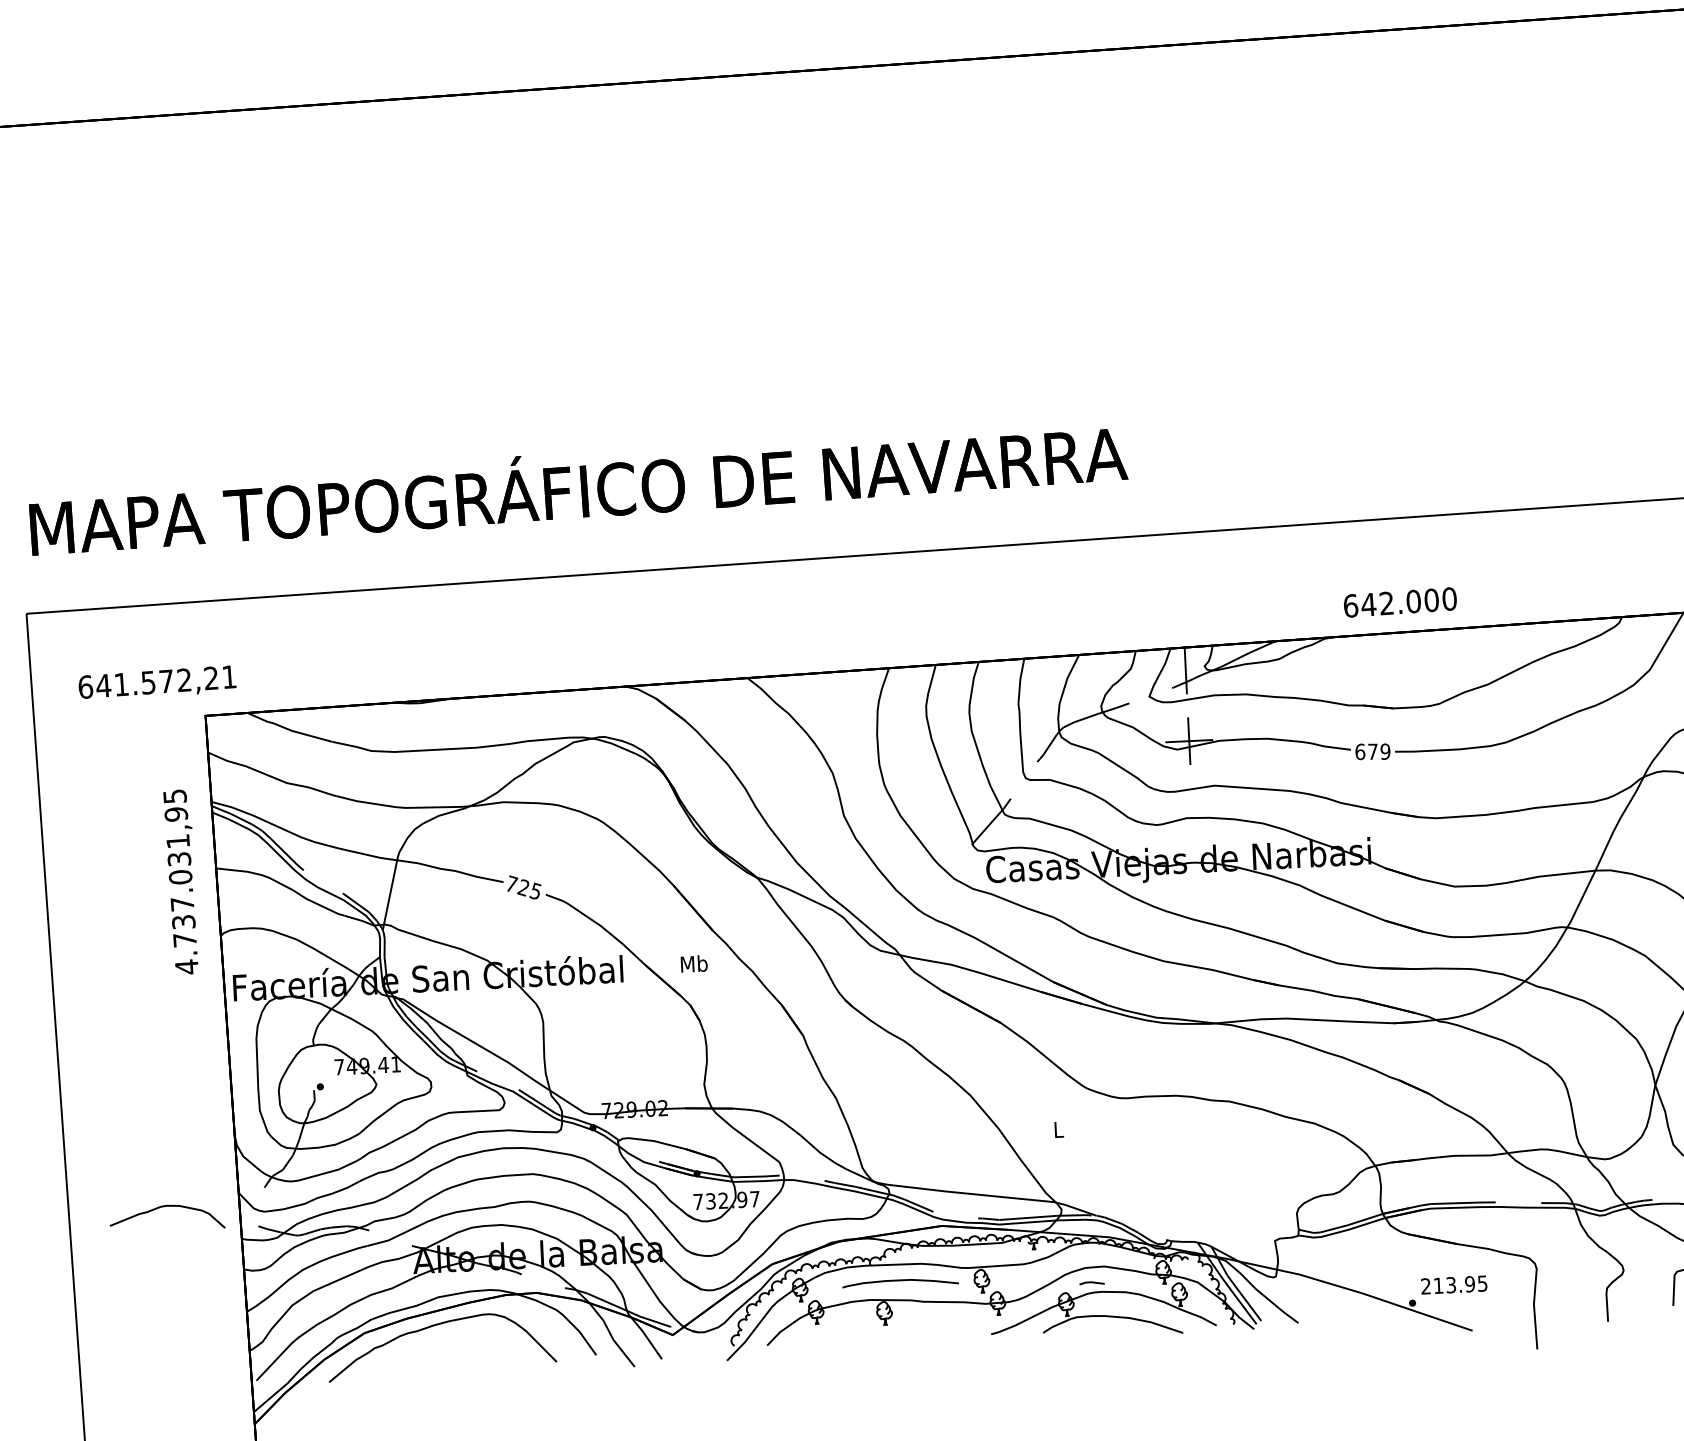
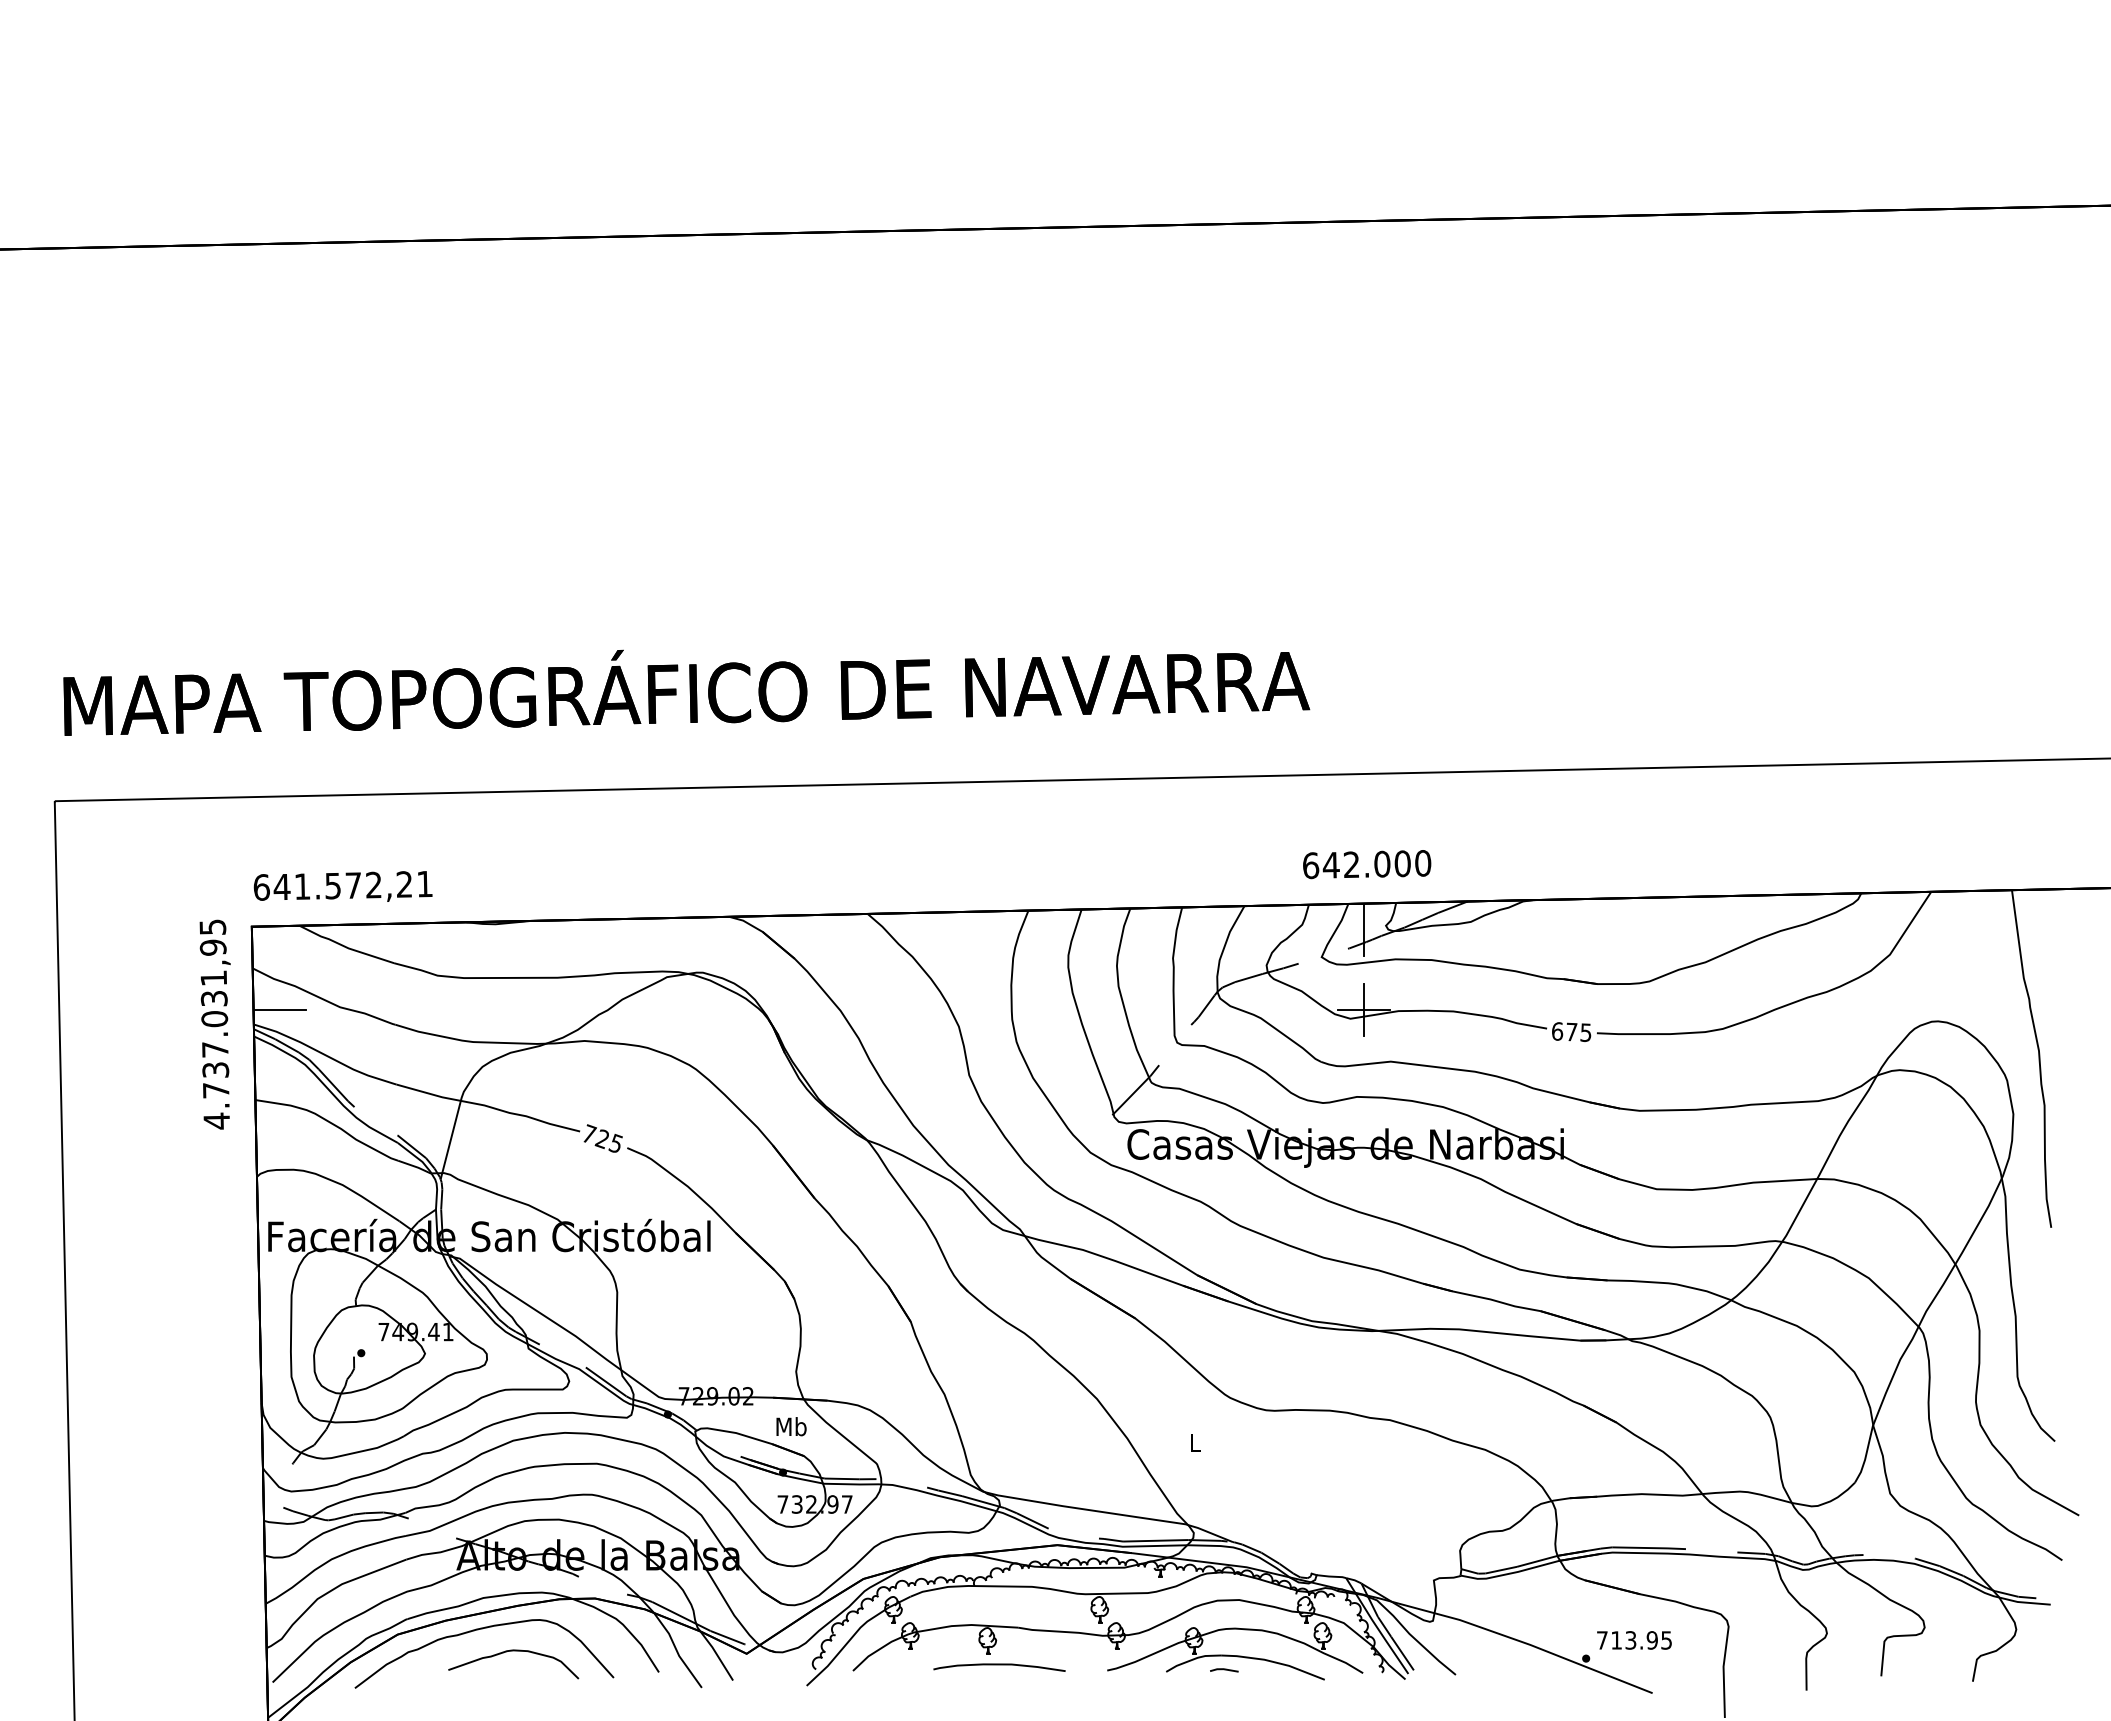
text: (1400, 602) -> (1367, 864), moved
text: (156, 682) -> (342, 886), moved
text: (1385, 751) -> (1585, 1032), 679 -> 675
line: (233, 787) -> (279, 1009), added
text: (180, 882) -> (214, 1024), moved
text: (694, 963) -> (791, 1426), moved
curve: (166, 1206) -> (513, 1651), moved
curve: (900, 1281) -> (999, 1665), moved
line: (1092, 1283) -> (1224, 1670), moved
text: (1426, 1286) -> (1602, 1640), 213.95 -> 713.95

